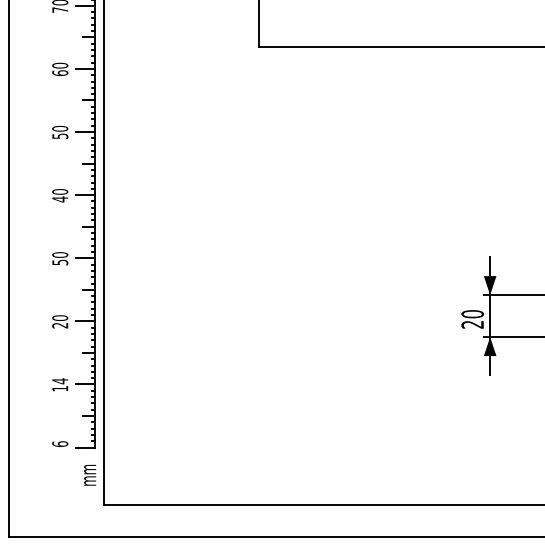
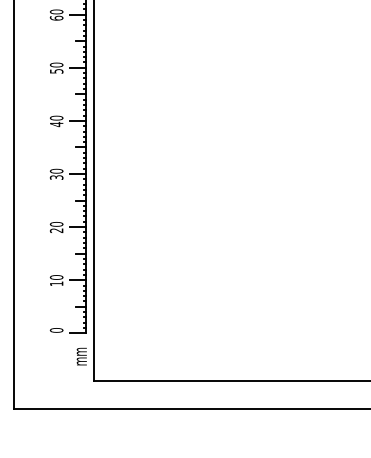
text: (59, 262) -> (56, 177), 50 -> 30
text: (60, 381) -> (56, 277), 14 -> 10
text: (59, 443) -> (56, 329), 6 -> 0

